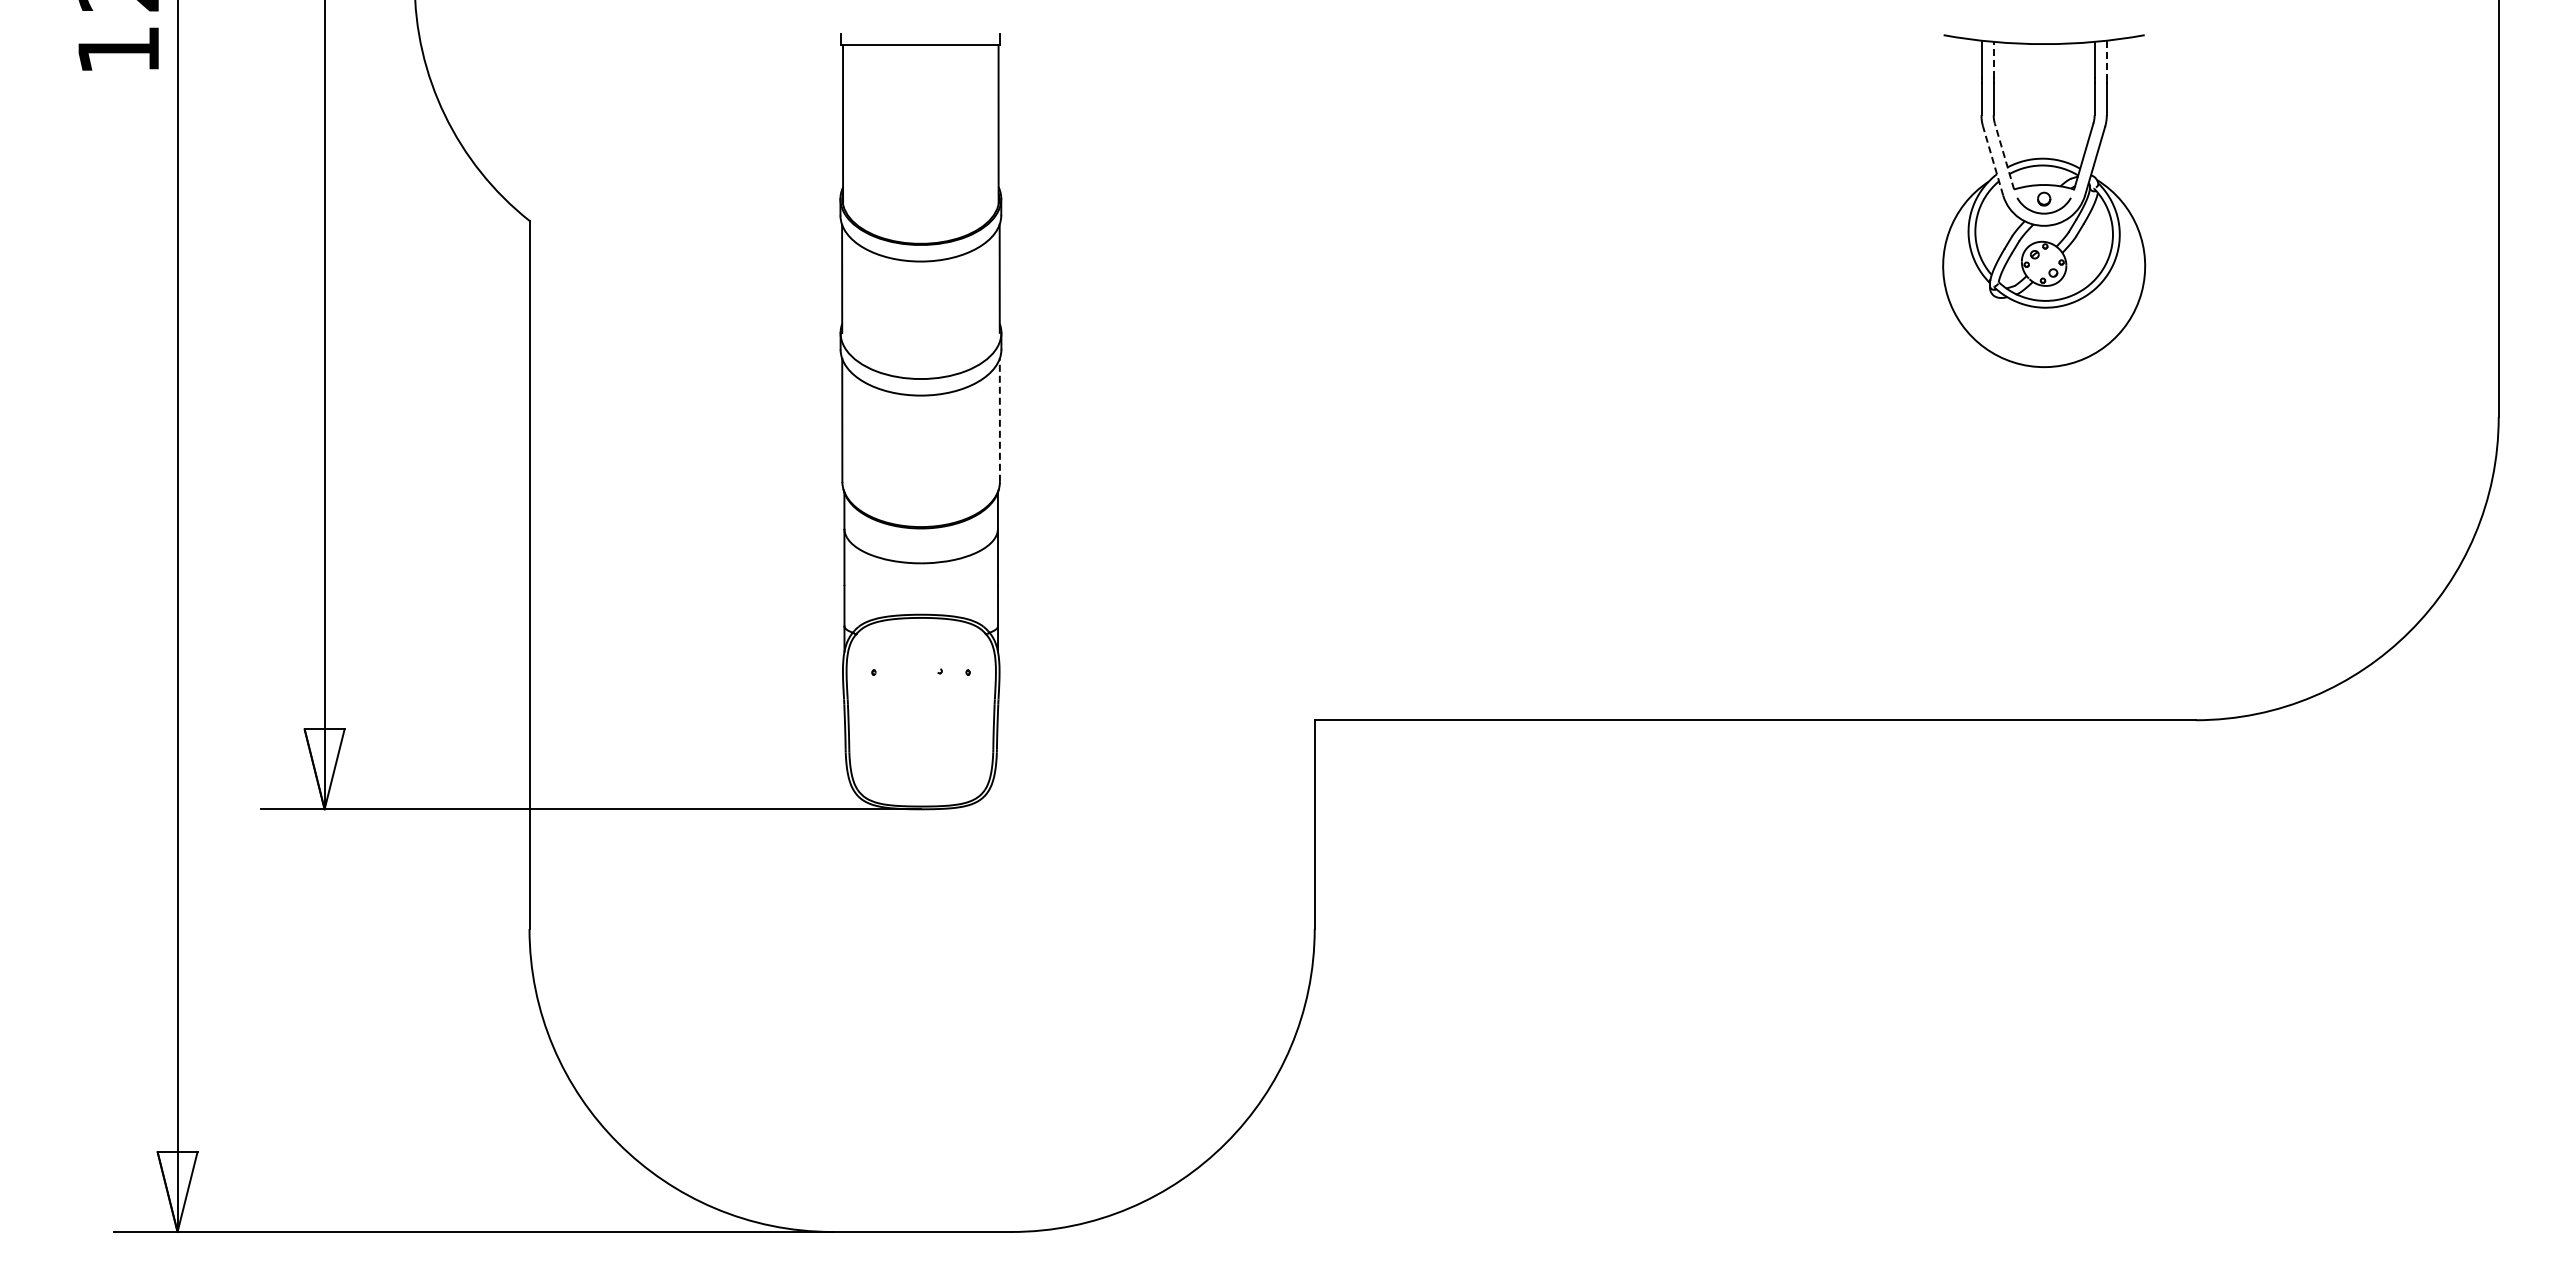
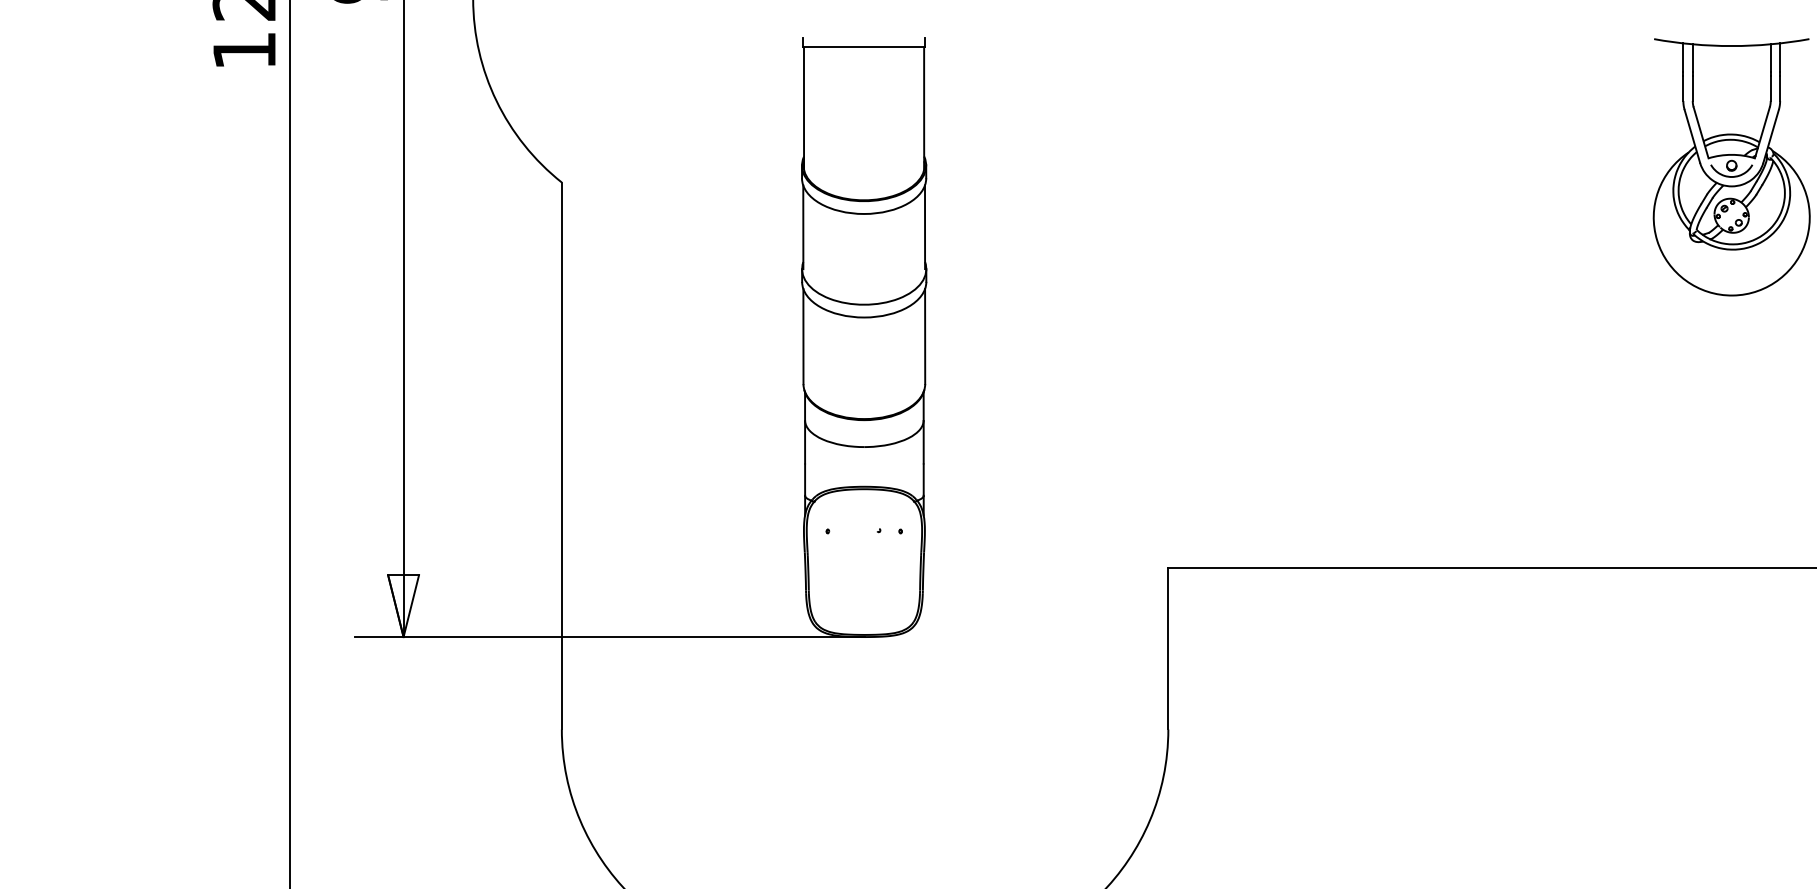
line: (1993, 59) -> (1692, 57), dashed -> solid
line: (2106, 59) -> (1779, 57), dashed -> solid
line: (2004, 156) -> (1701, 132), dashed -> solid
line: (1993, 161) -> (1692, 136), dashed -> solid
line: (999, 420) -> (924, 336), dashed -> solid

